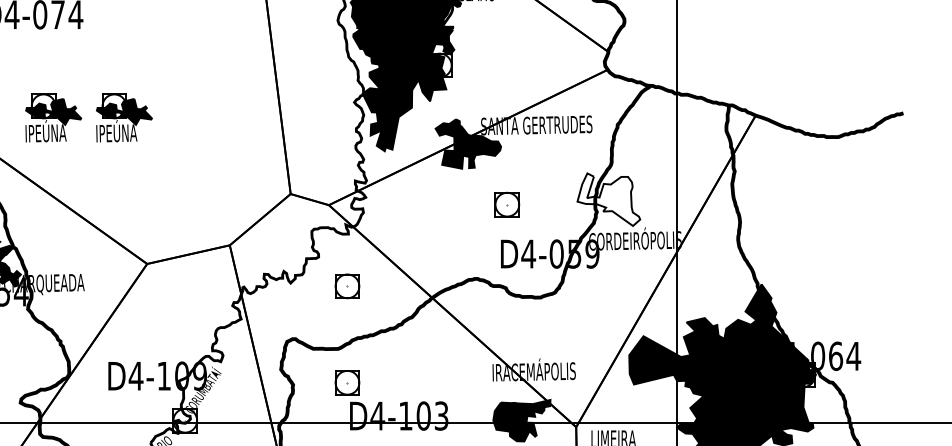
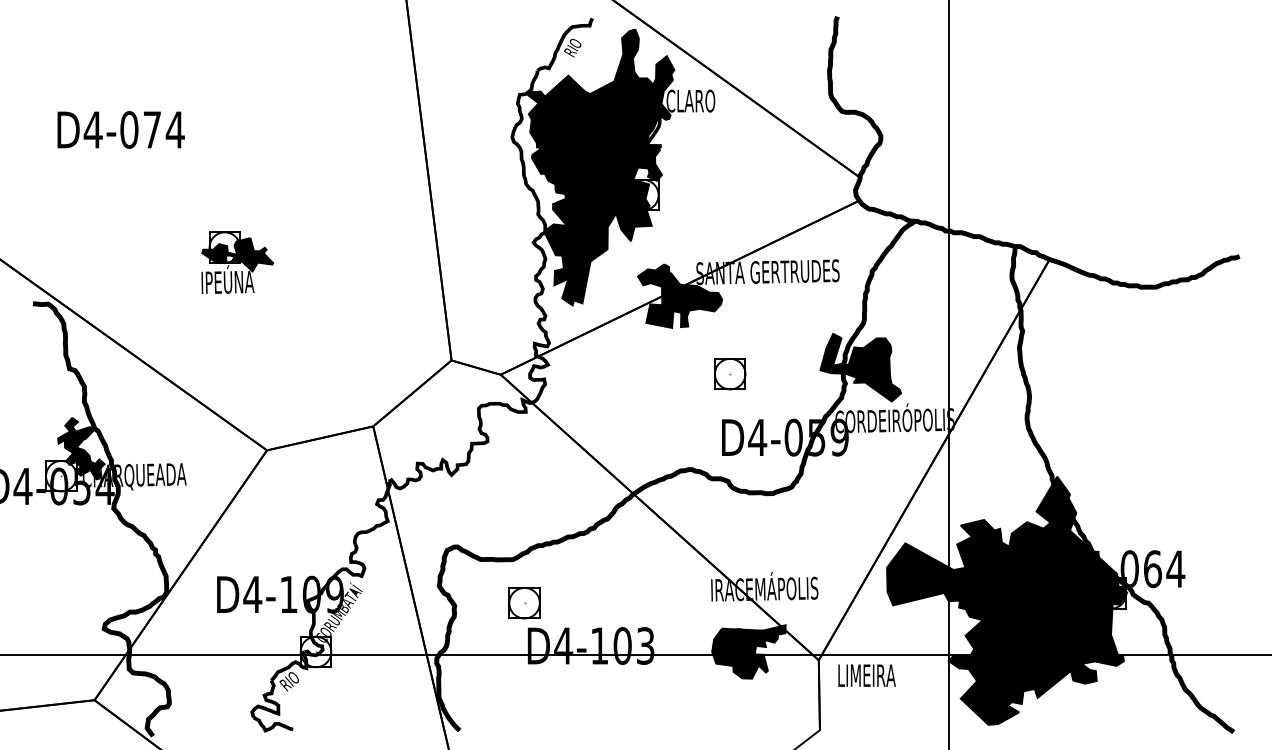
part: (53, 117) -> (146, 262), removed
fill: (608, 199) -> (860, 367), added
part: (347, 286) -> (524, 479), removed

